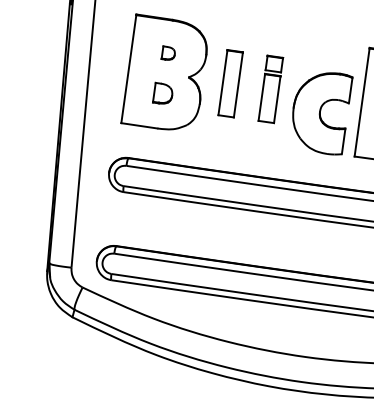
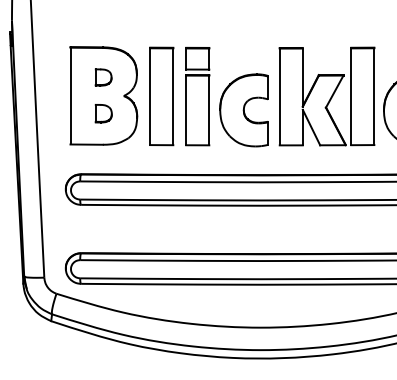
part: (168, 53) -> (103, 77), size x1.43
part: (230, 83) -> (161, 96), size x1.67
part: (270, 89) -> (197, 96), size x1.67

